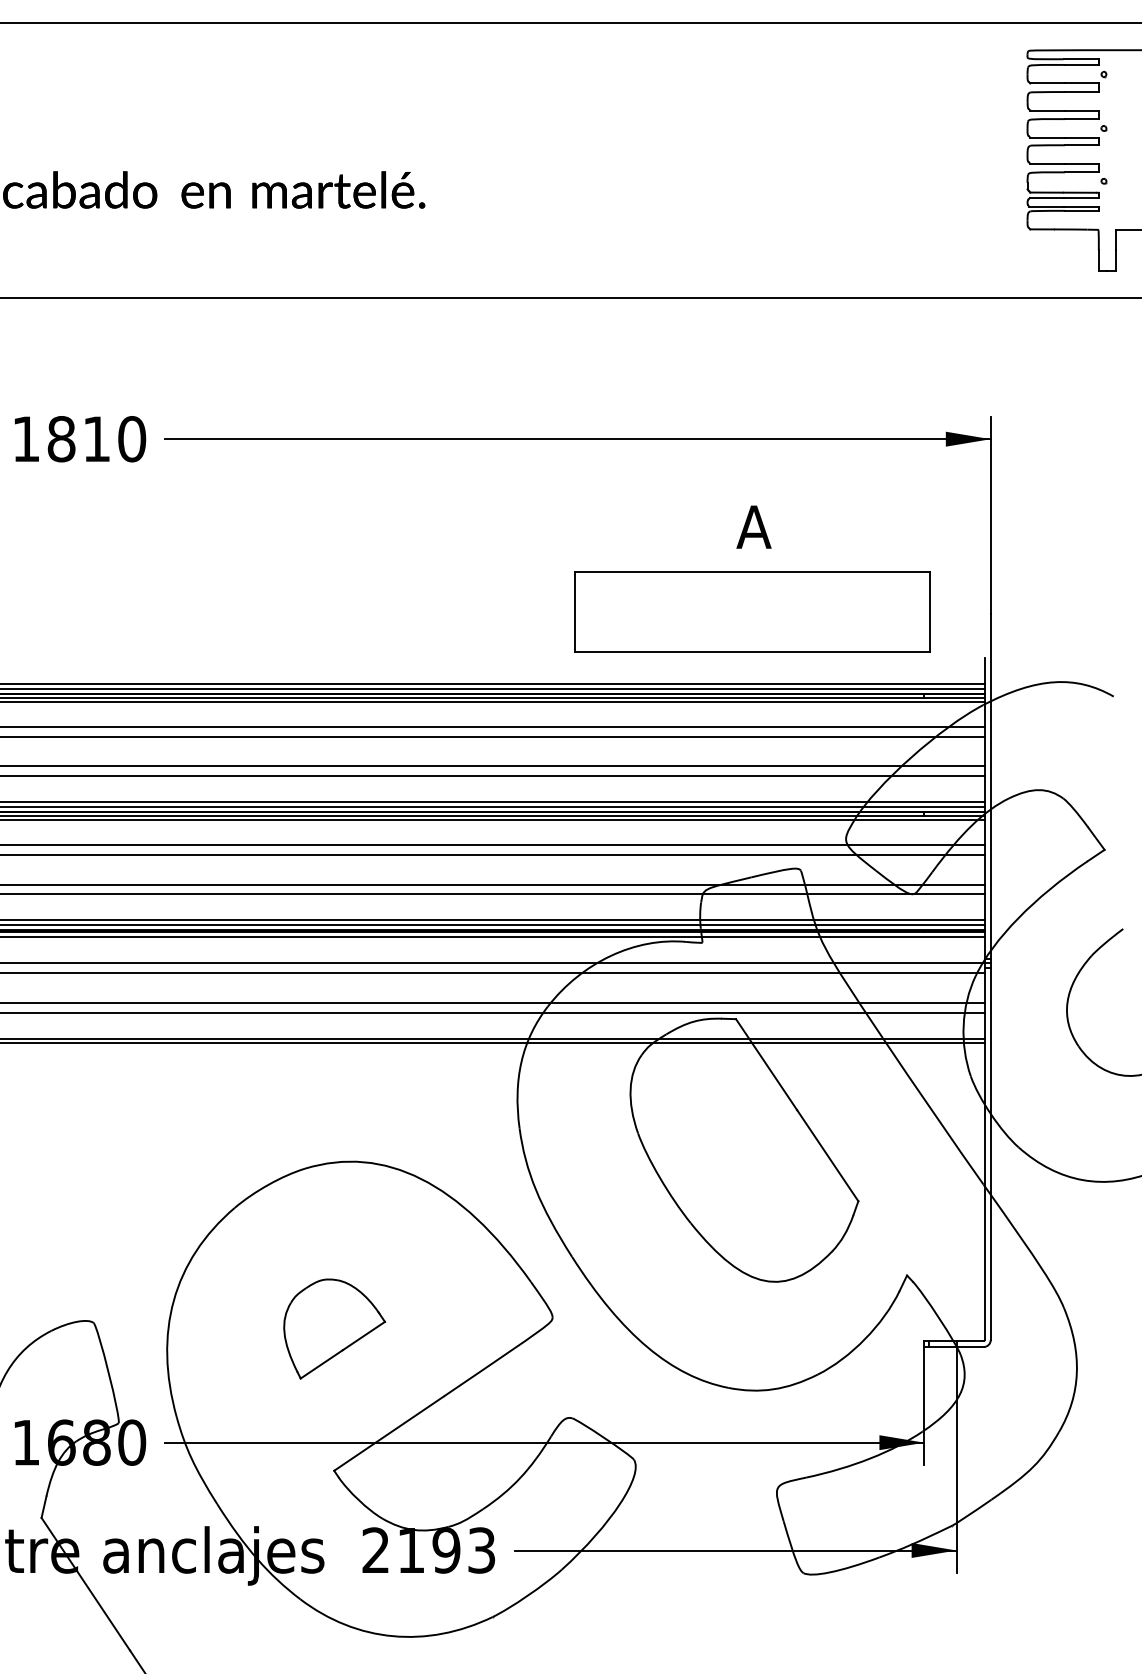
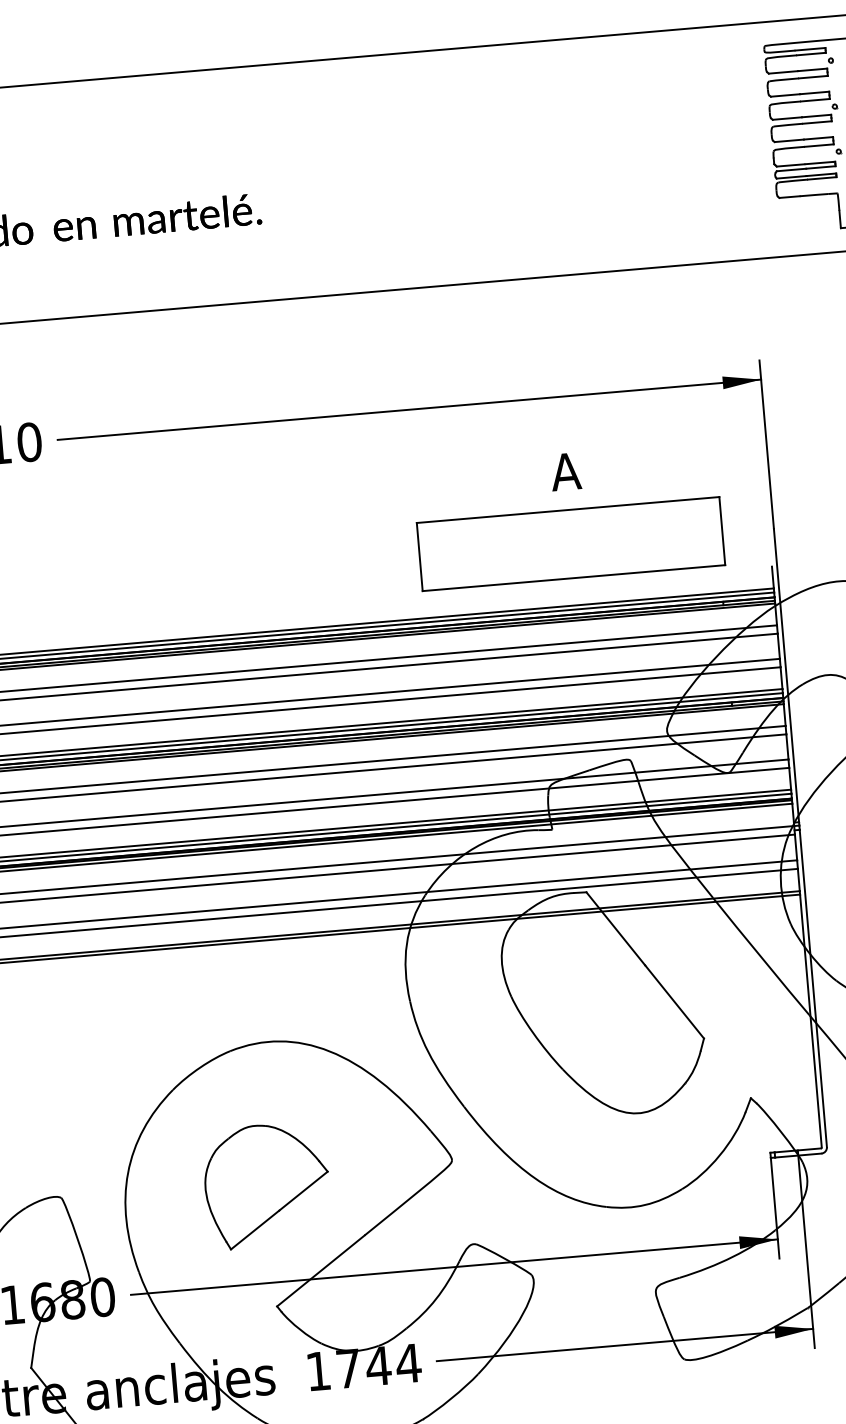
part: (334, 1328) -> (266, 1185), size x1.43
text: (429, 1550) -> (364, 1367), 2193 -> 1744

